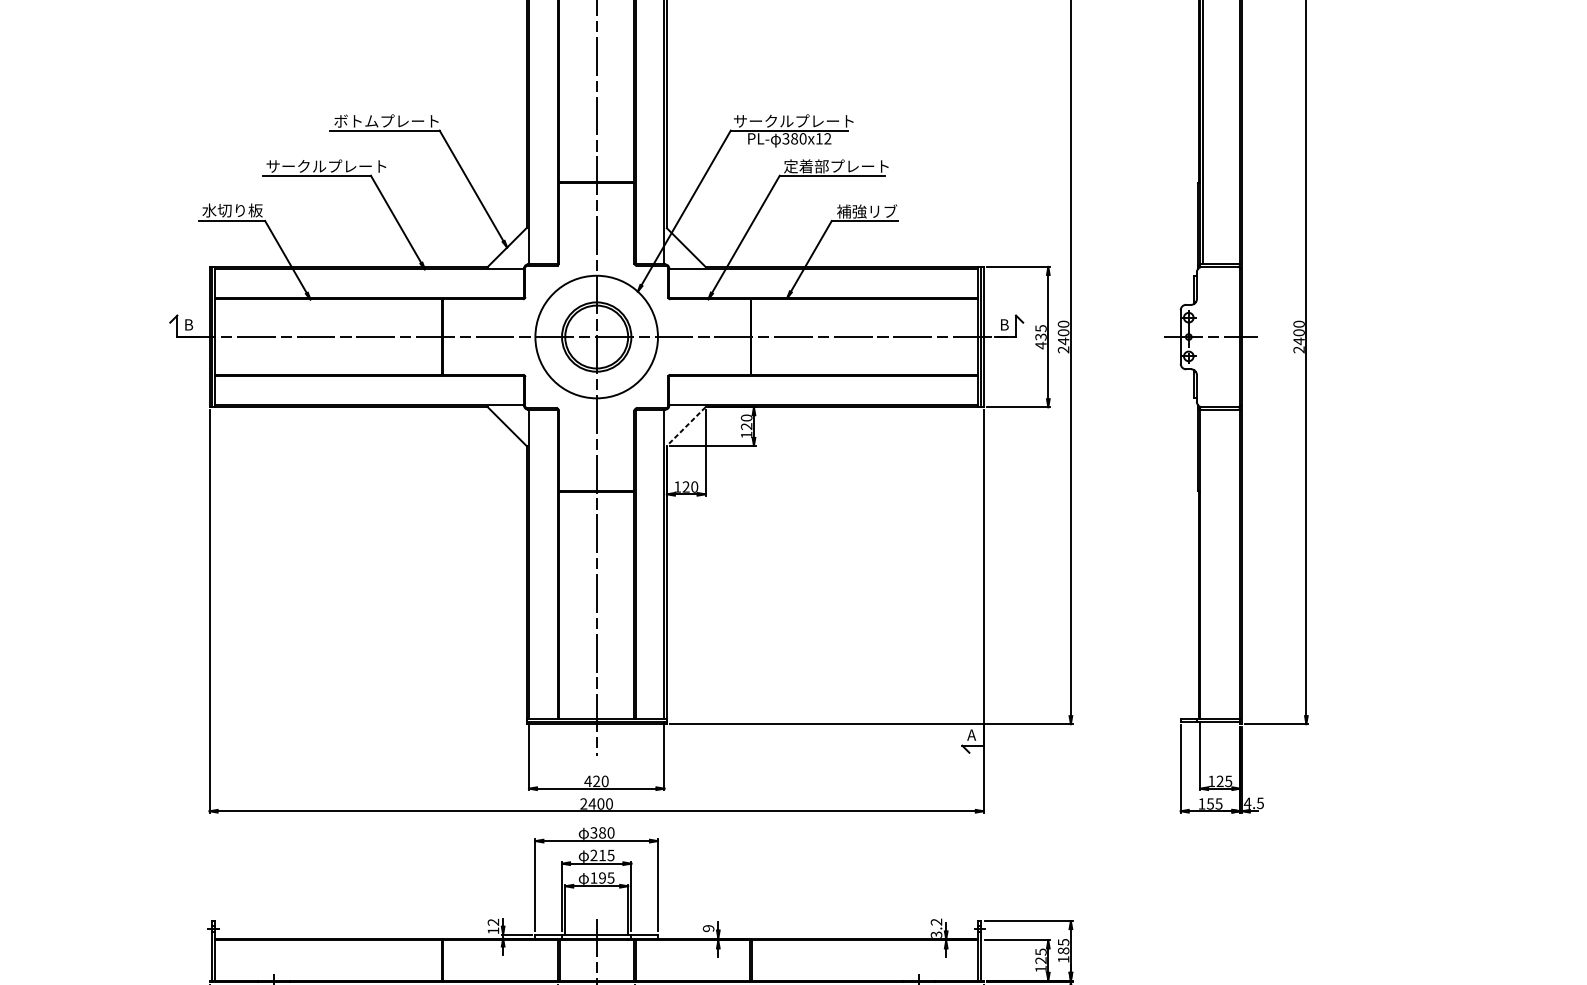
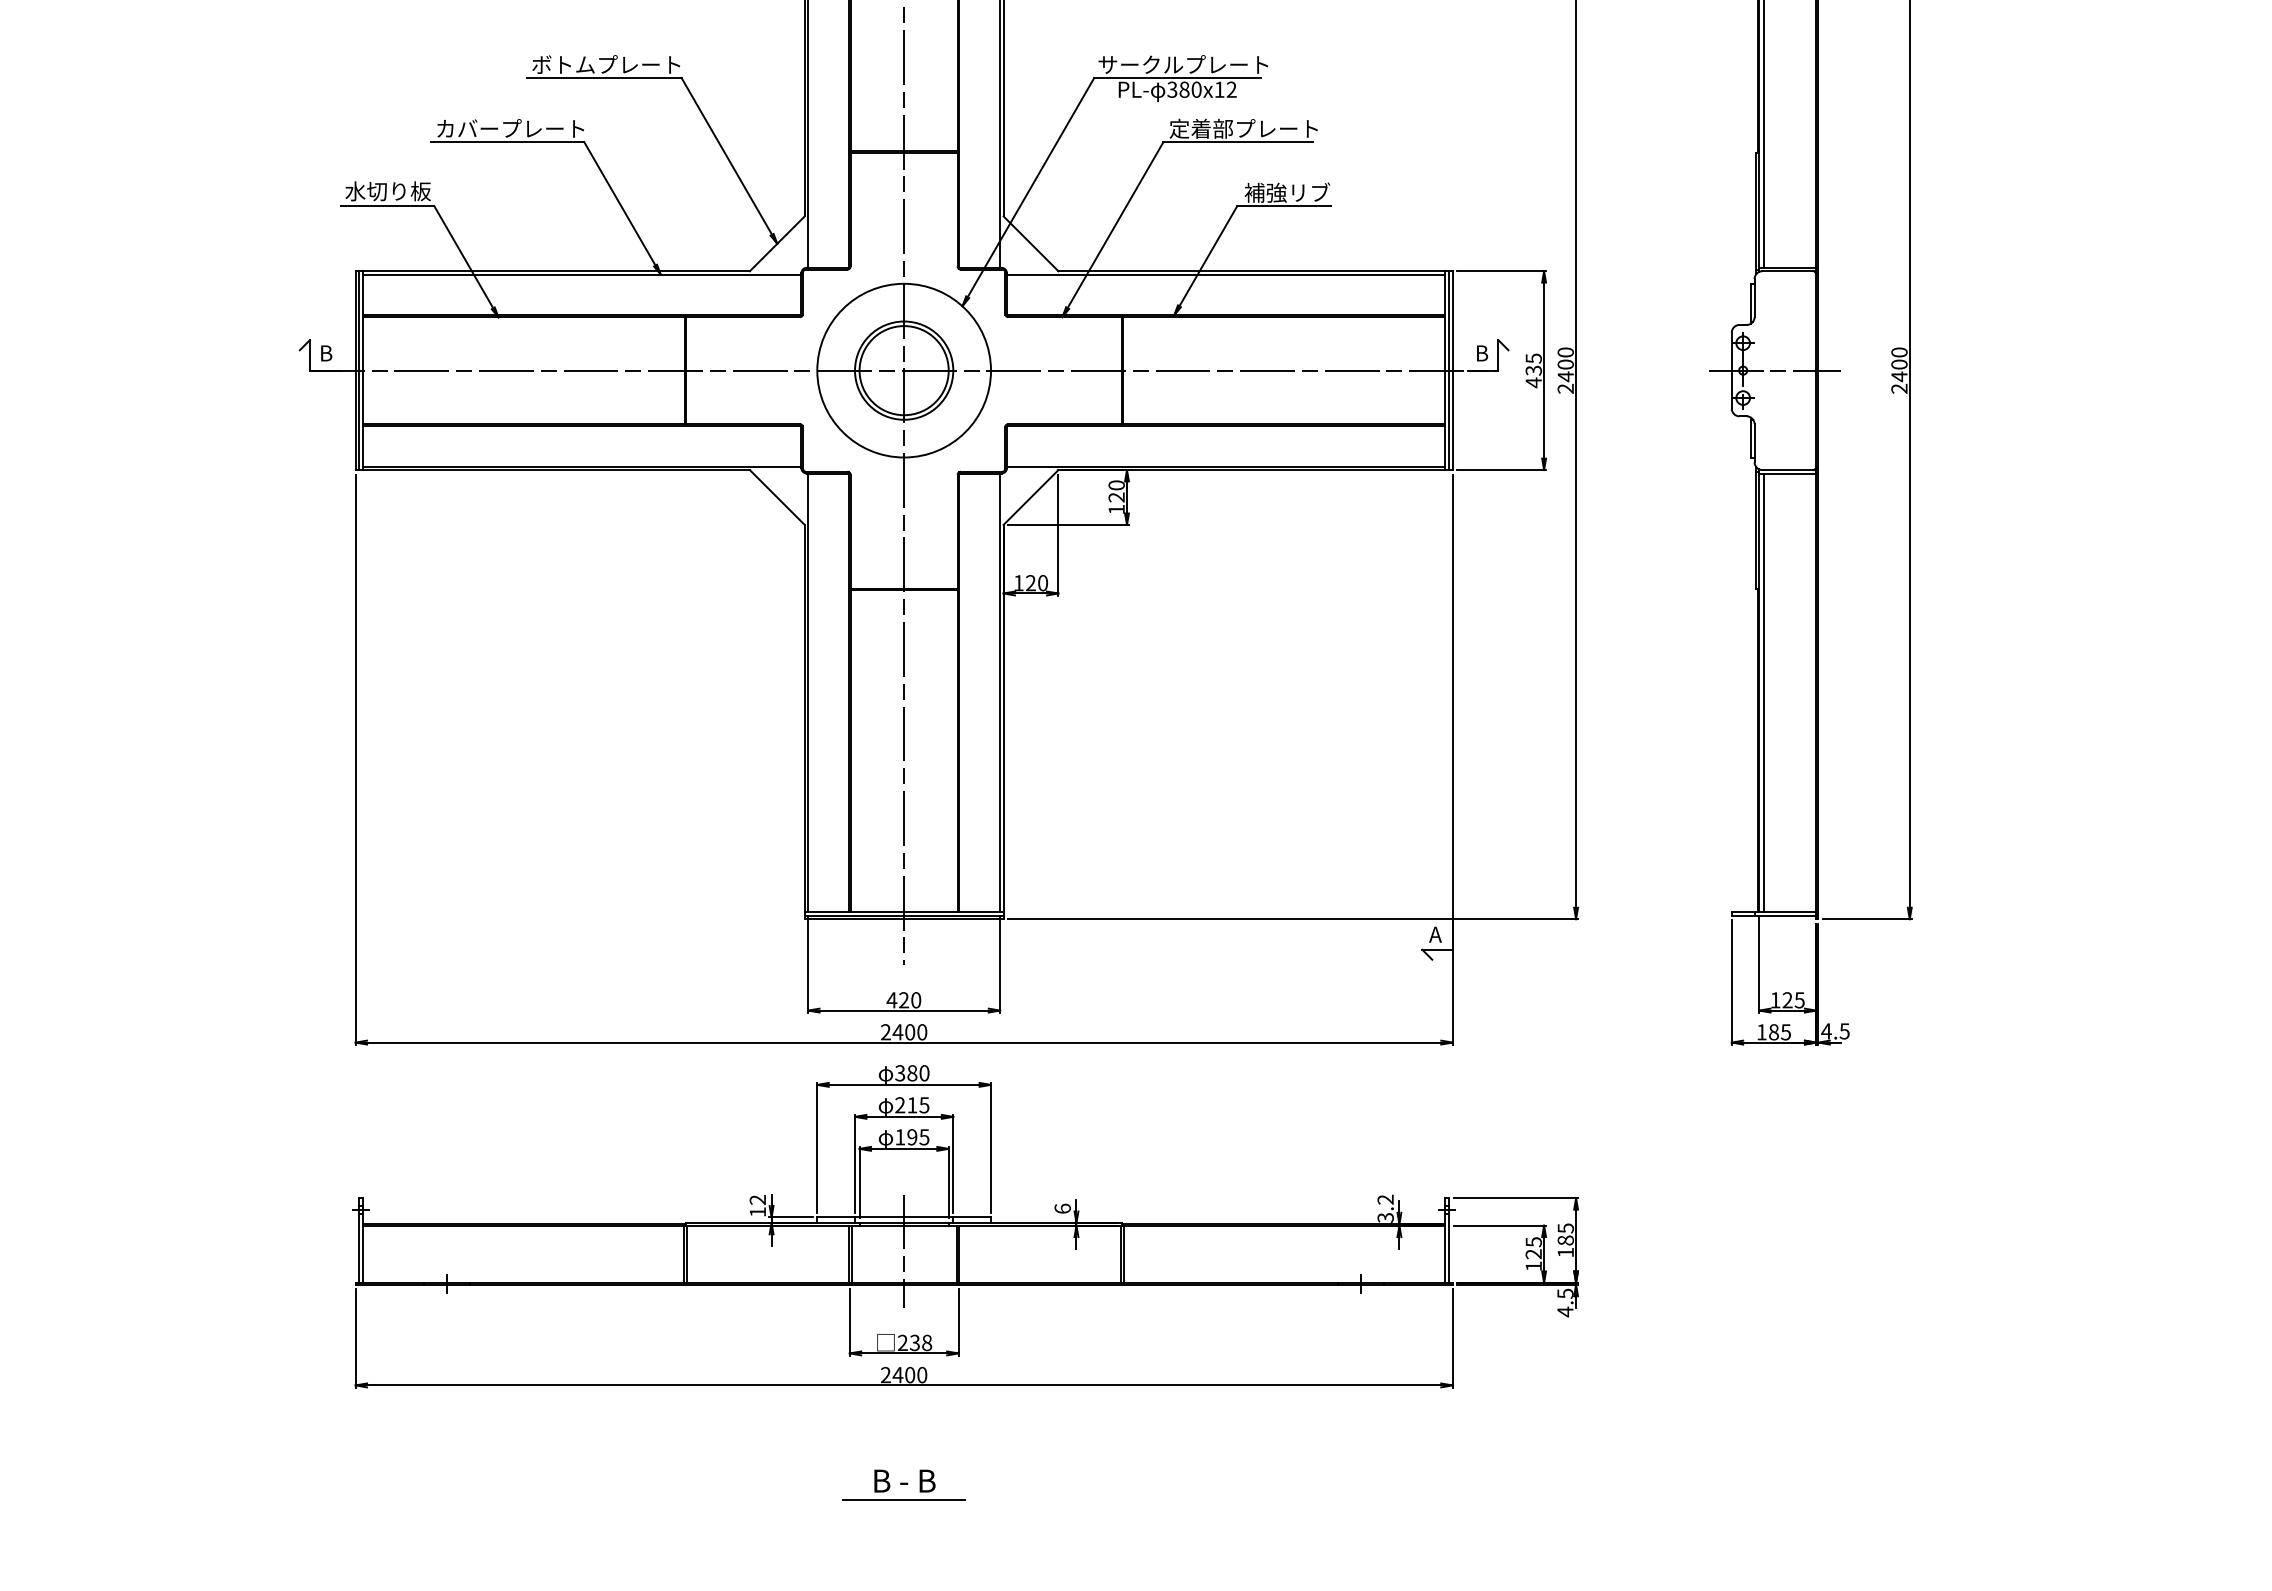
text: (325, 166) -> (520, 128), サークルプレート -> カバープレート
line: (686, 426) -> (1031, 497), dashed -> solid
line: (1203, 564) -> (1763, 692), added
text: (1210, 804) -> (1773, 1032), 155 -> 185
text: (708, 928) -> (1062, 1208), 9 -> 6

